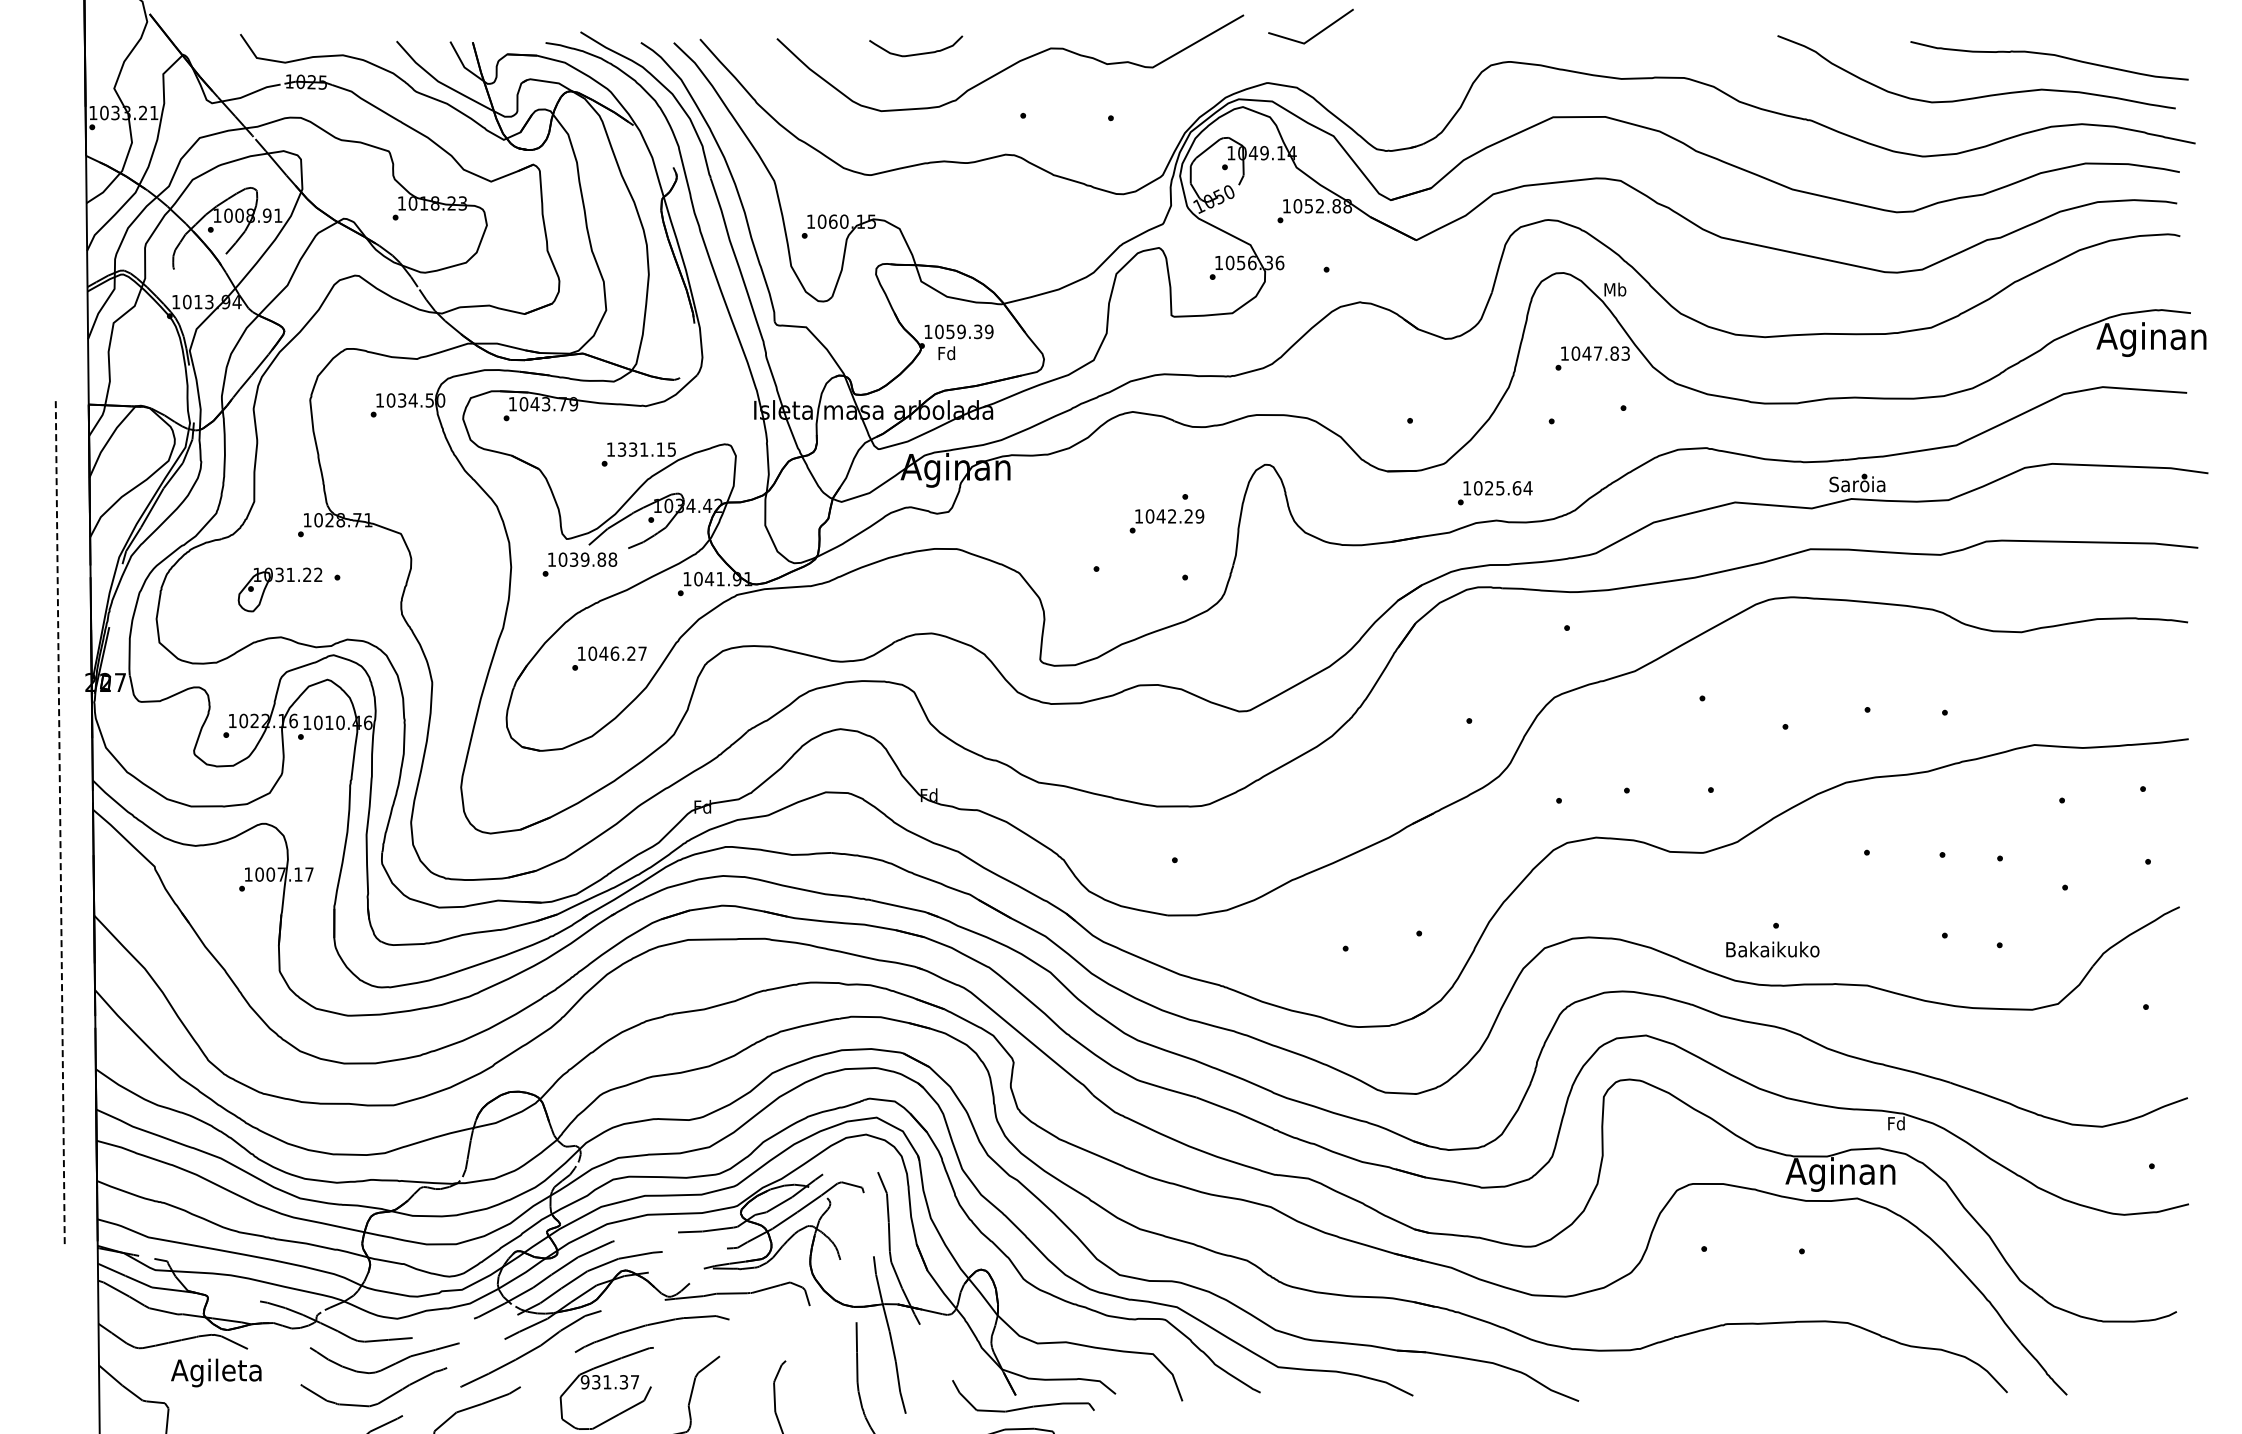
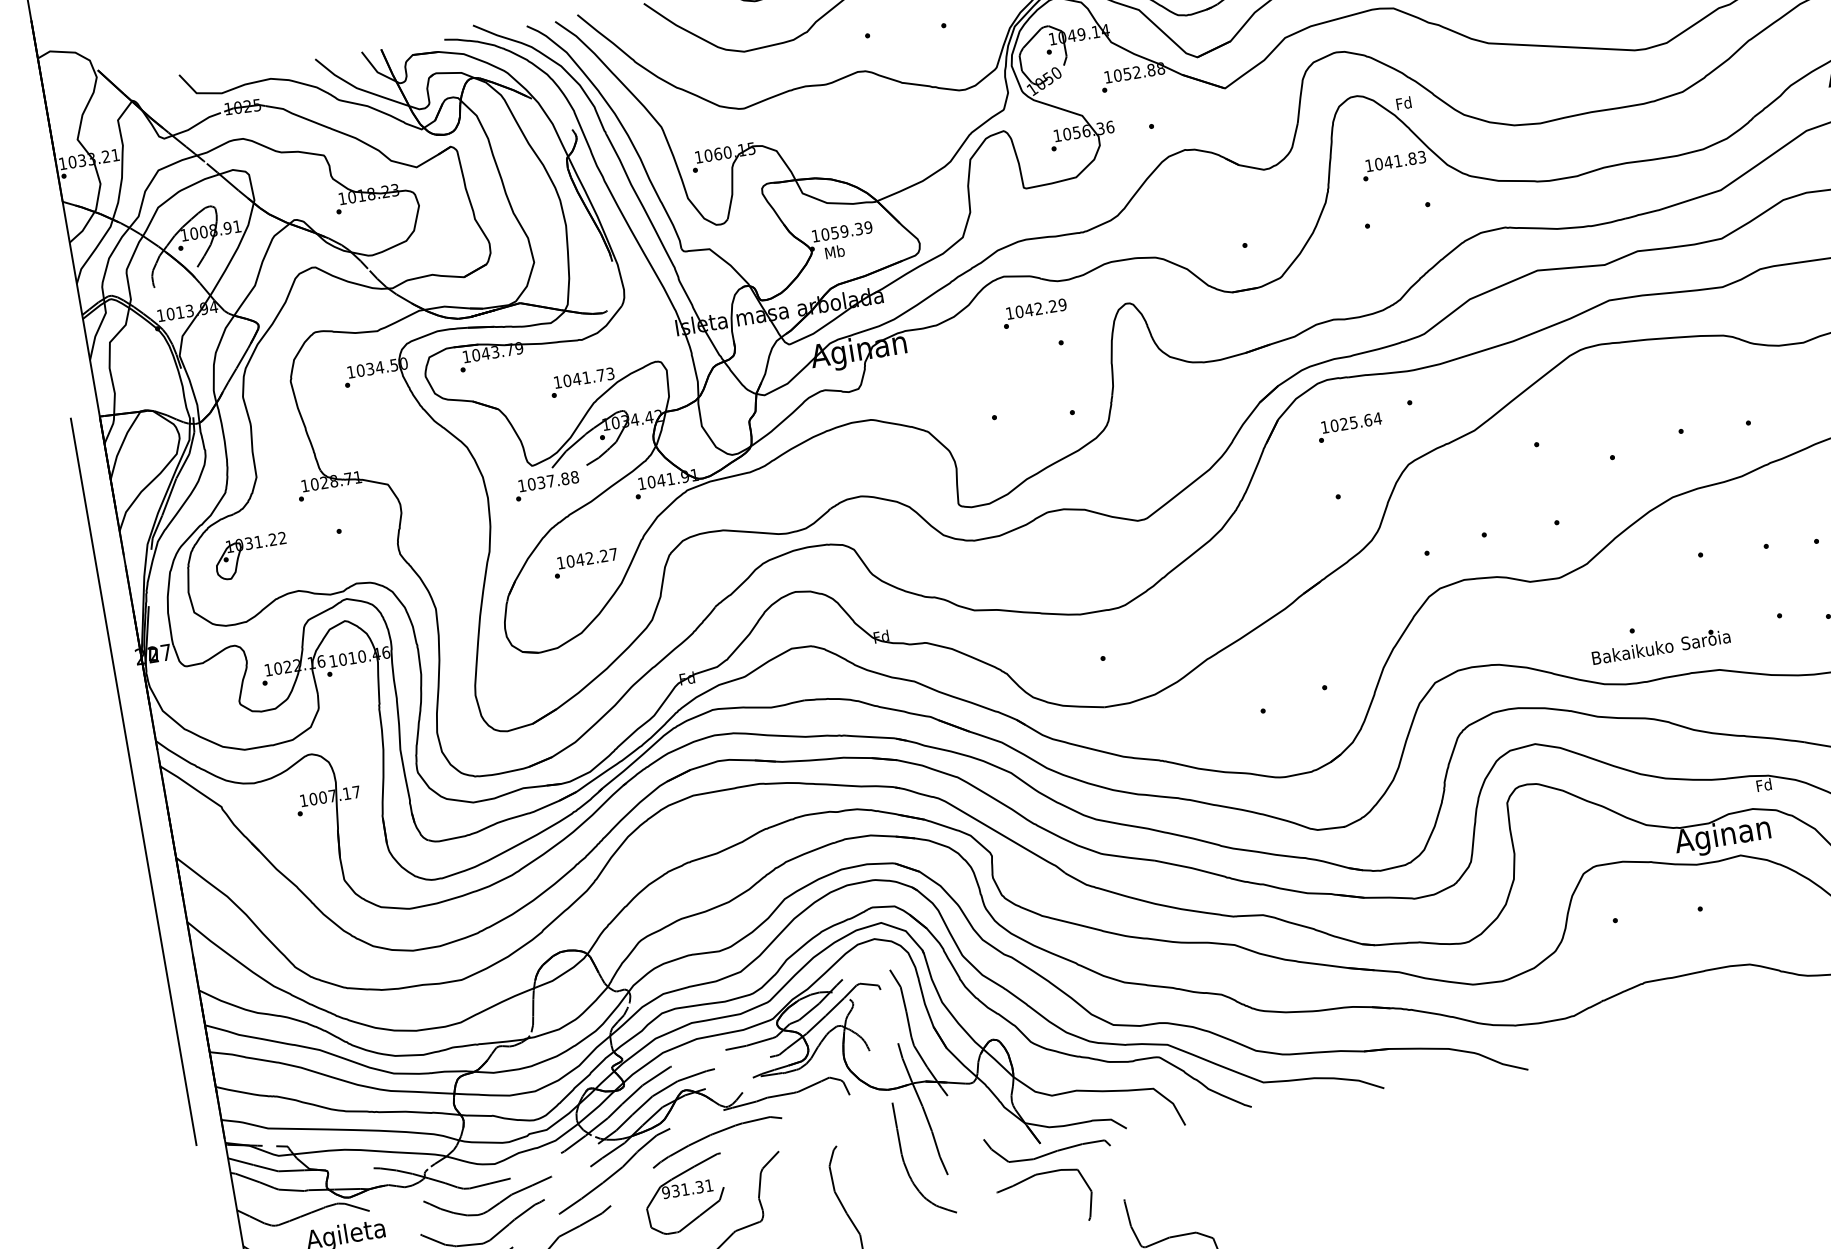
text: (1615, 289) -> (1404, 103), Mb -> Fd
text: (946, 353) -> (834, 252), Fd -> Mb
text: (1598, 353) -> (1398, 160), 1047.83 -> 1041.83
text: (646, 449) -> (588, 377), 1331.15 -> 1041.73
text: (1857, 482) -> (1705, 638), moved
text: (1495, 493) -> (1350, 427), moved
text: (1166, 521) -> (1034, 313), moved
text: (584, 559) -> (550, 481), 1039.88 -> 1037.88
part: (279, 582) -> (249, 550), moved
text: (614, 653) -> (589, 558), 1046.27 -> 1042.27
line: (60, 822) -> (133, 781), dashed -> solid
text: (635, 1382) -> (709, 1185), 931.37 -> 931.31

